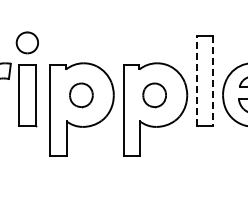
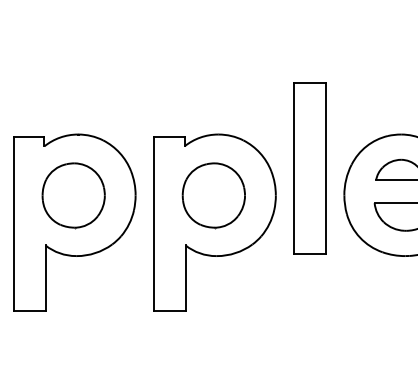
line: (196, 80) -> (293, 167), dashed -> solid
line: (213, 80) -> (326, 167), dashed -> solid
part: (81, 95) -> (73, 196), size x1.43
part: (154, 95) -> (213, 196), size x1.43

